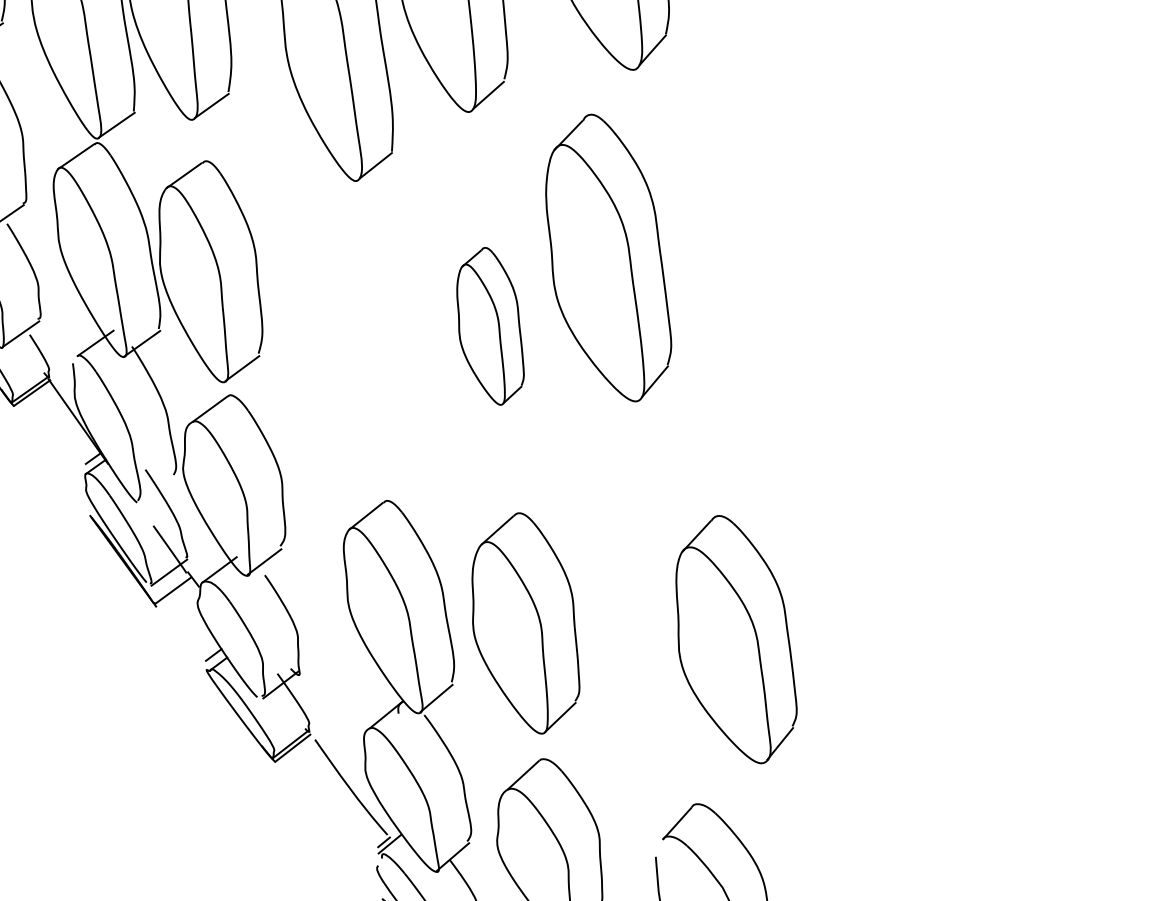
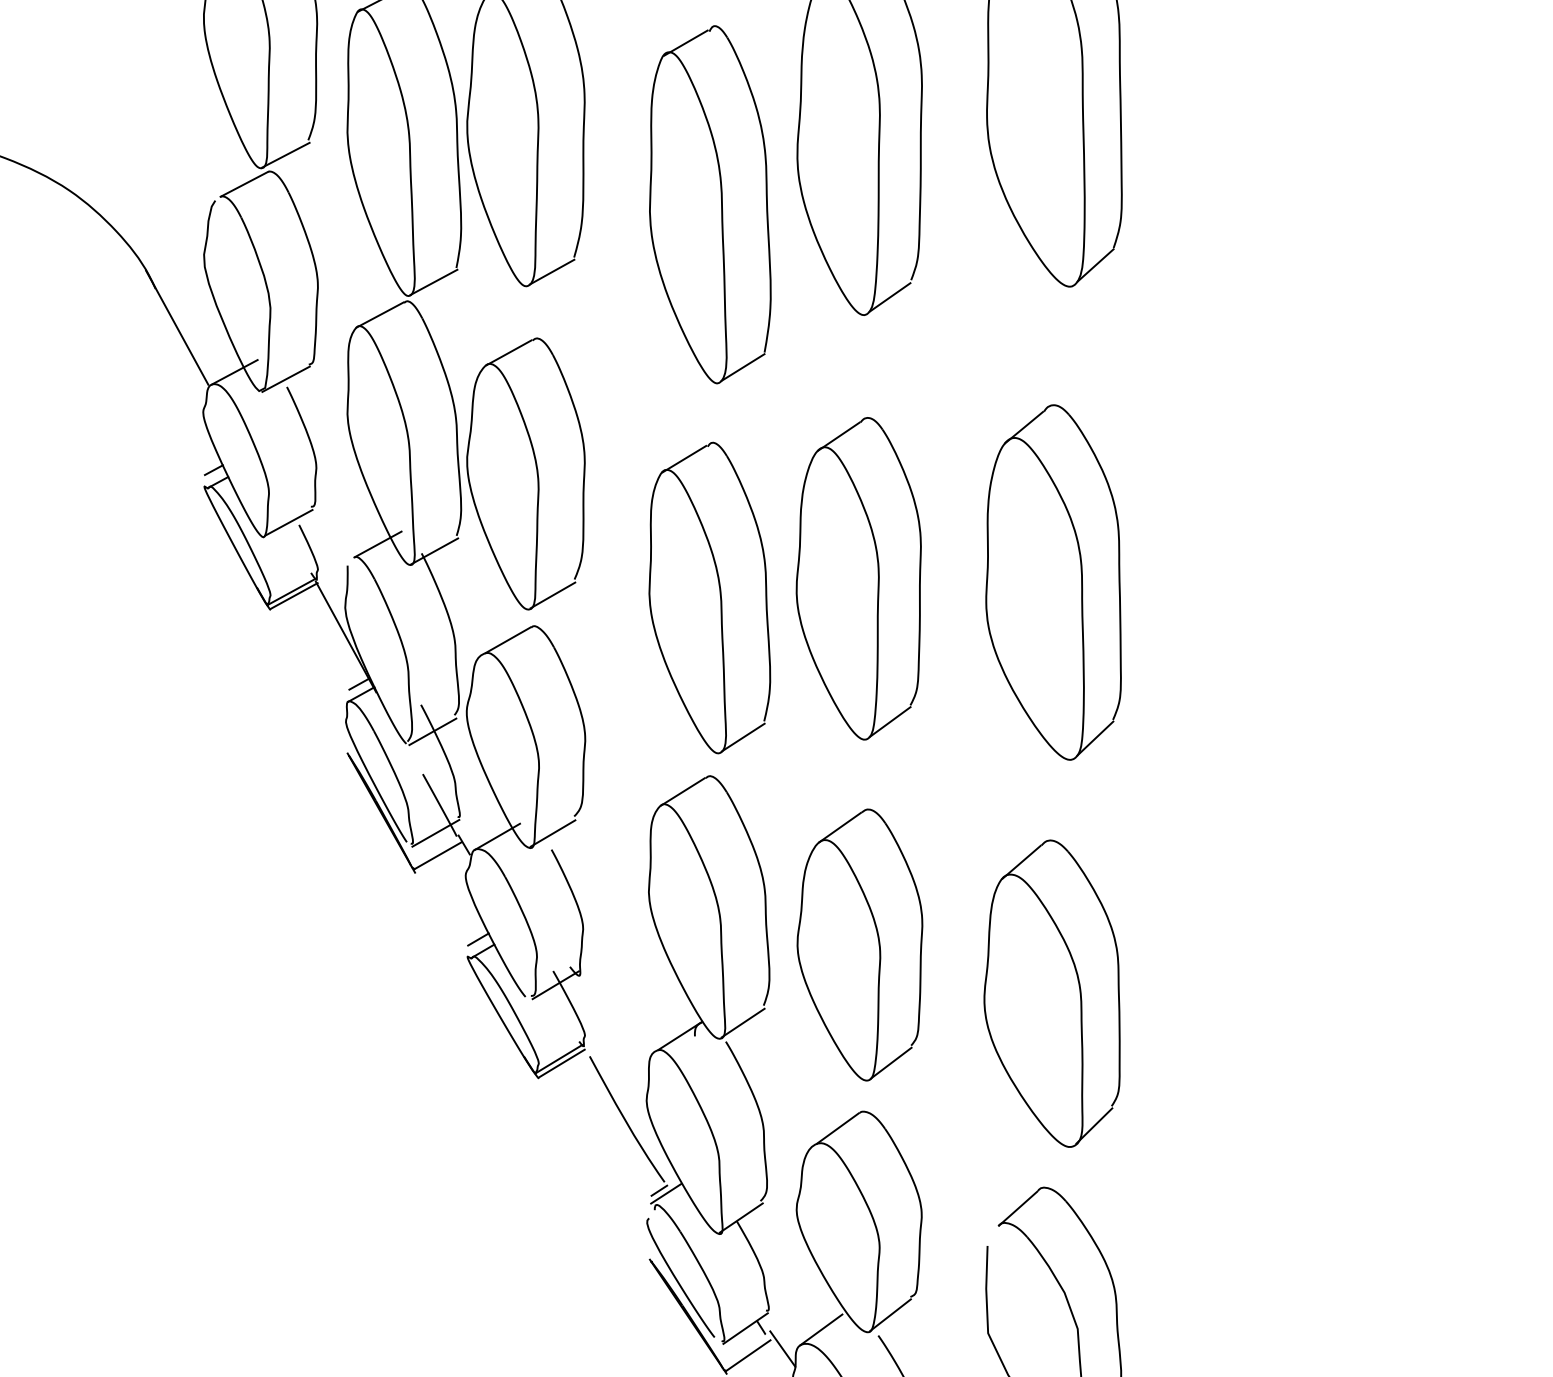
part: (606, 258) -> (1053, 582), moved
part: (489, 326) -> (858, 578), size x1.67
part: (369, 355) -> (709, 597), added
line: (157, 490) -> (432, 731), added
part: (733, 640) -> (1051, 993), moved

